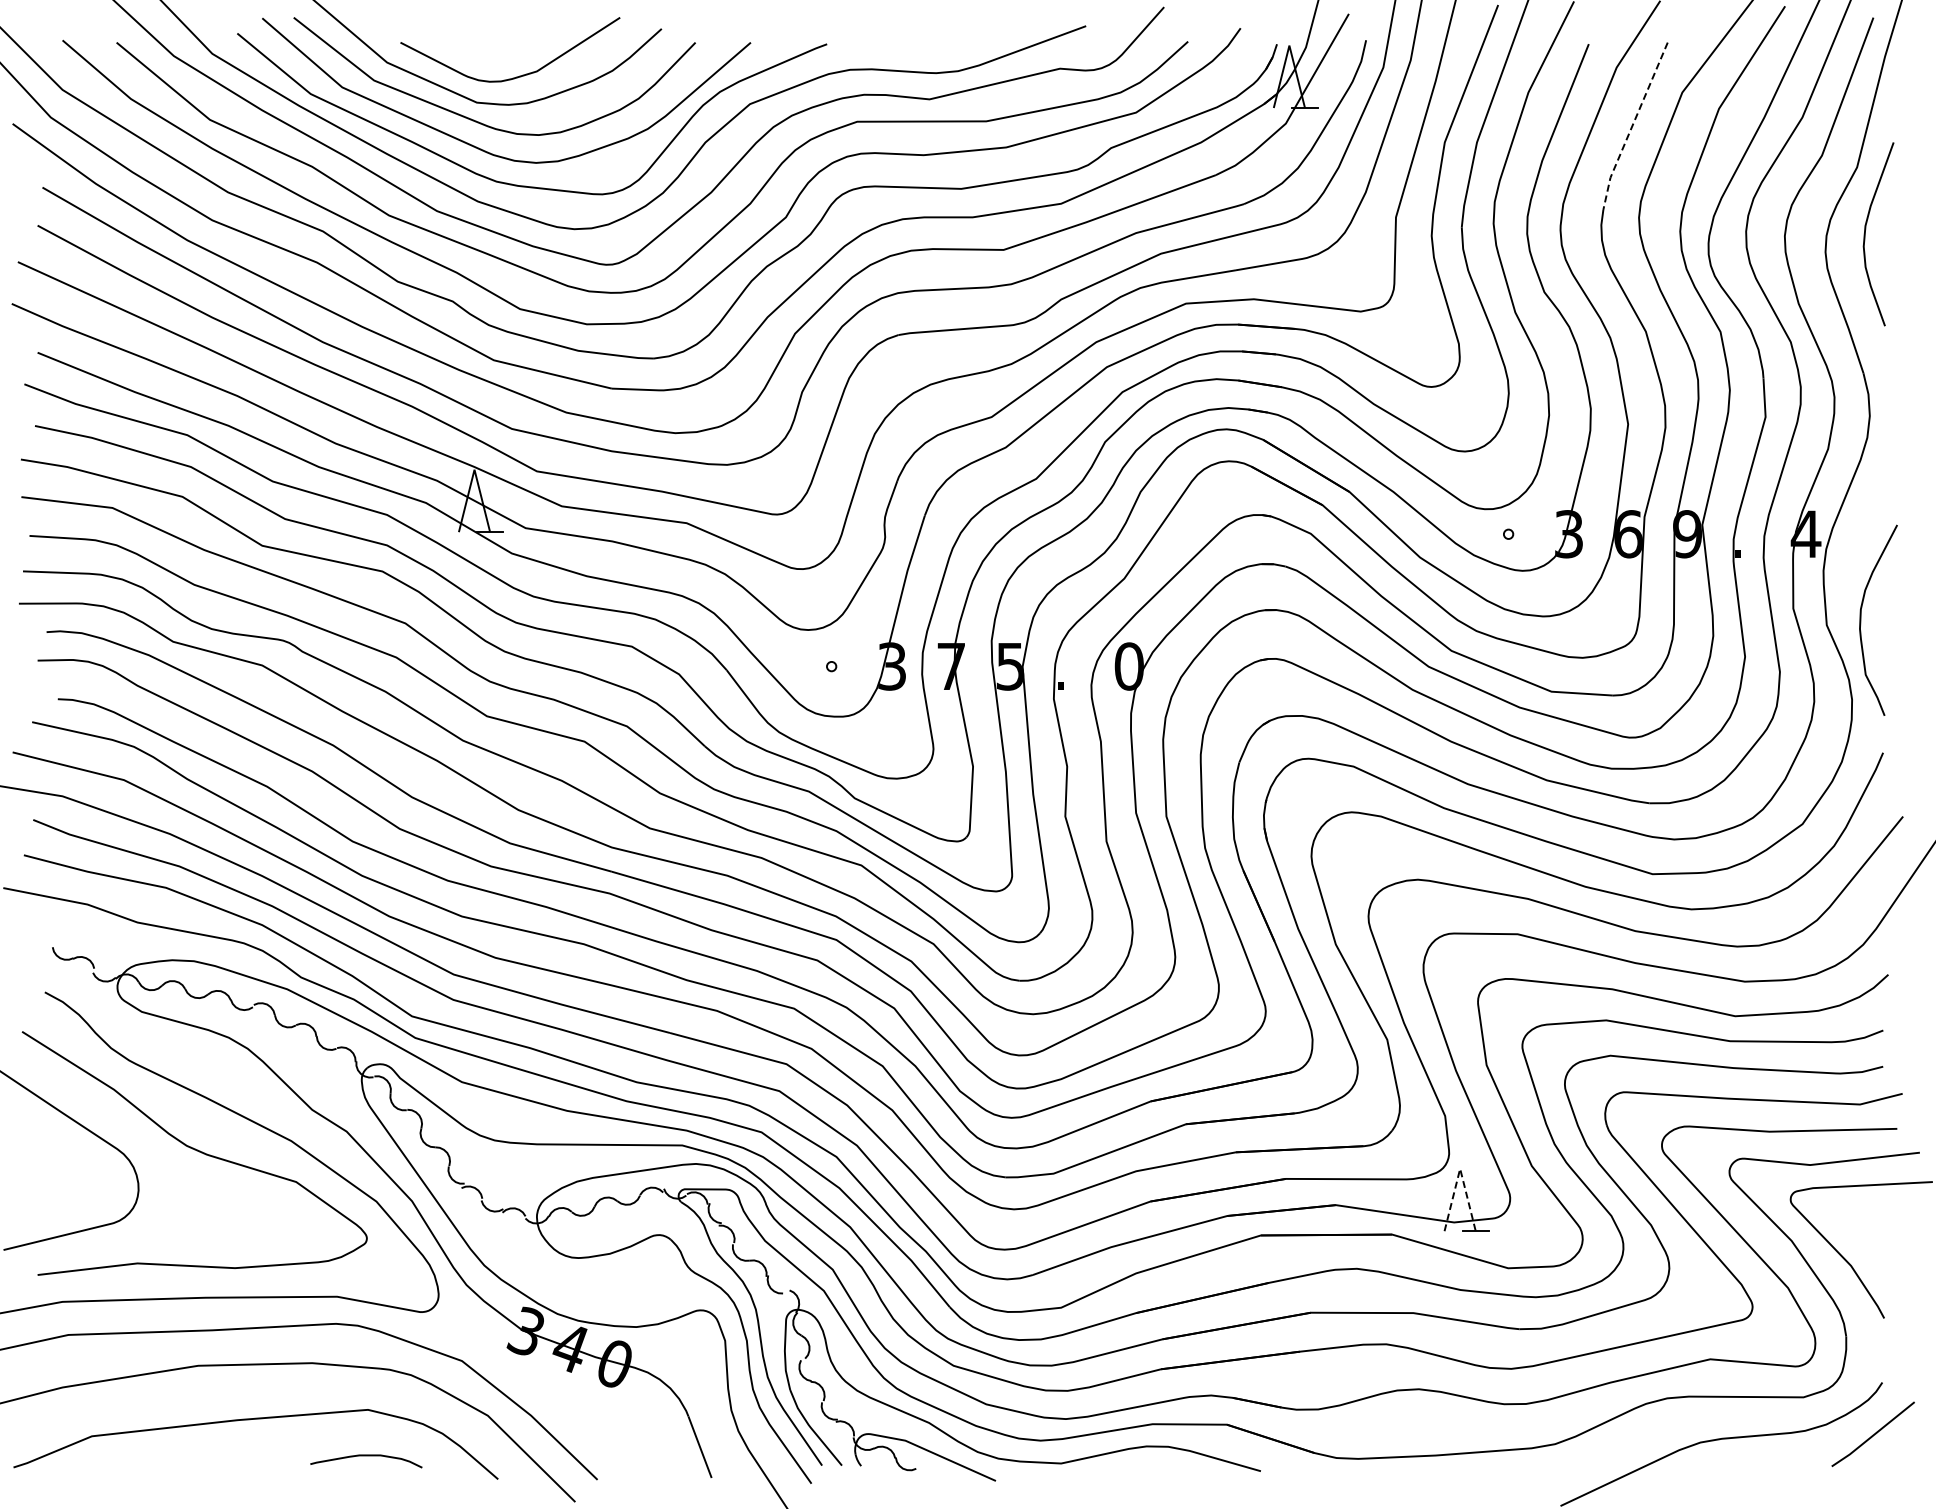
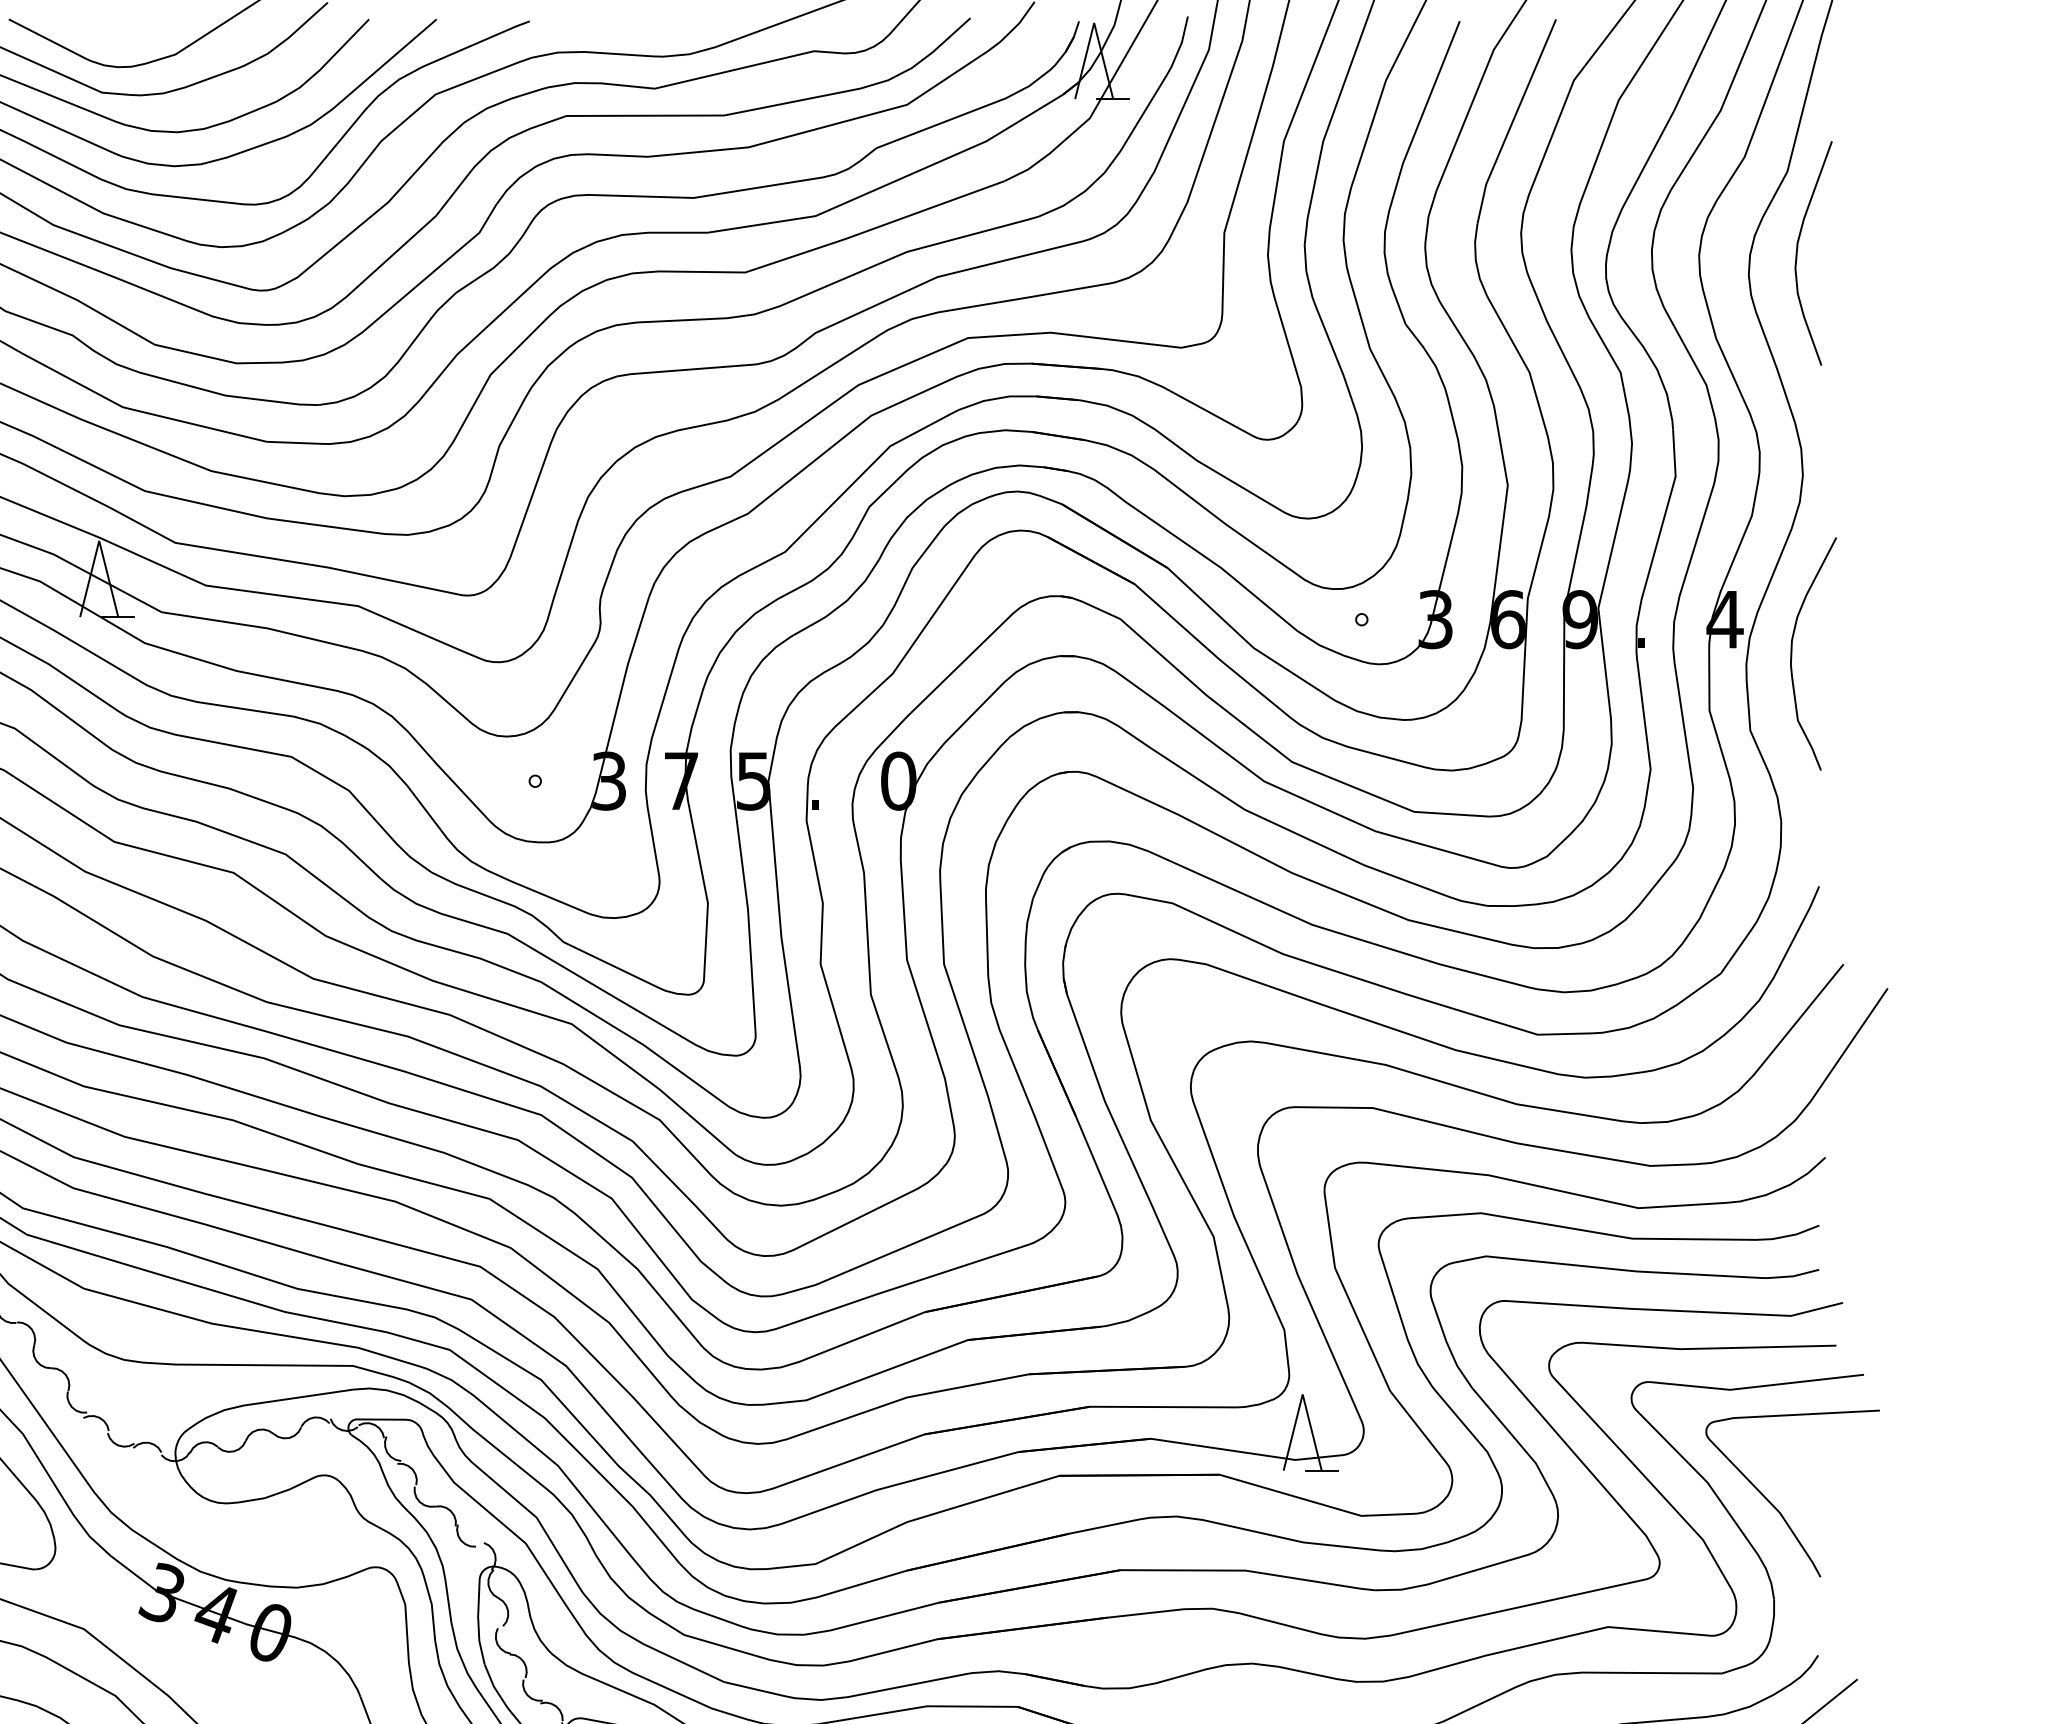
line: (1632, 126) -> (1513, 121), dashed -> solid
curve: (1861, 619) -> (1792, 652), moved
line: (1460, 1168) -> (1303, 1394), dashed -> solid

